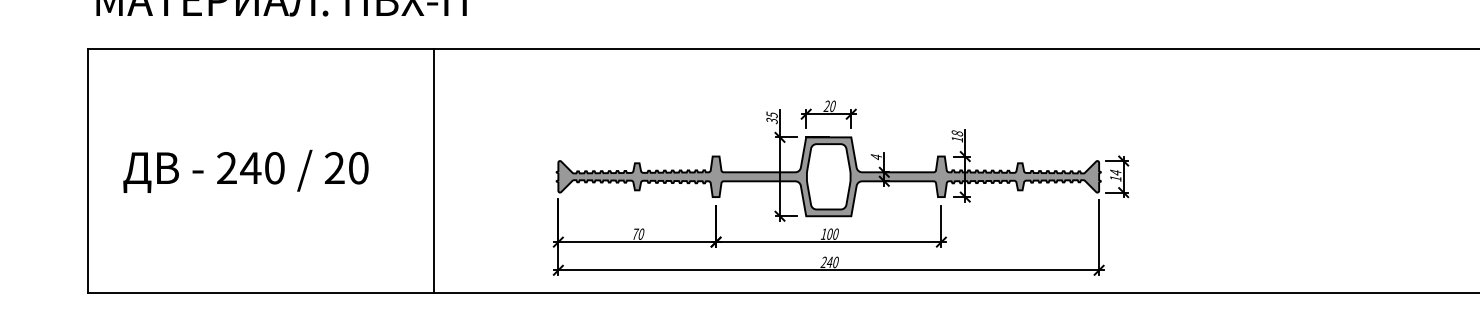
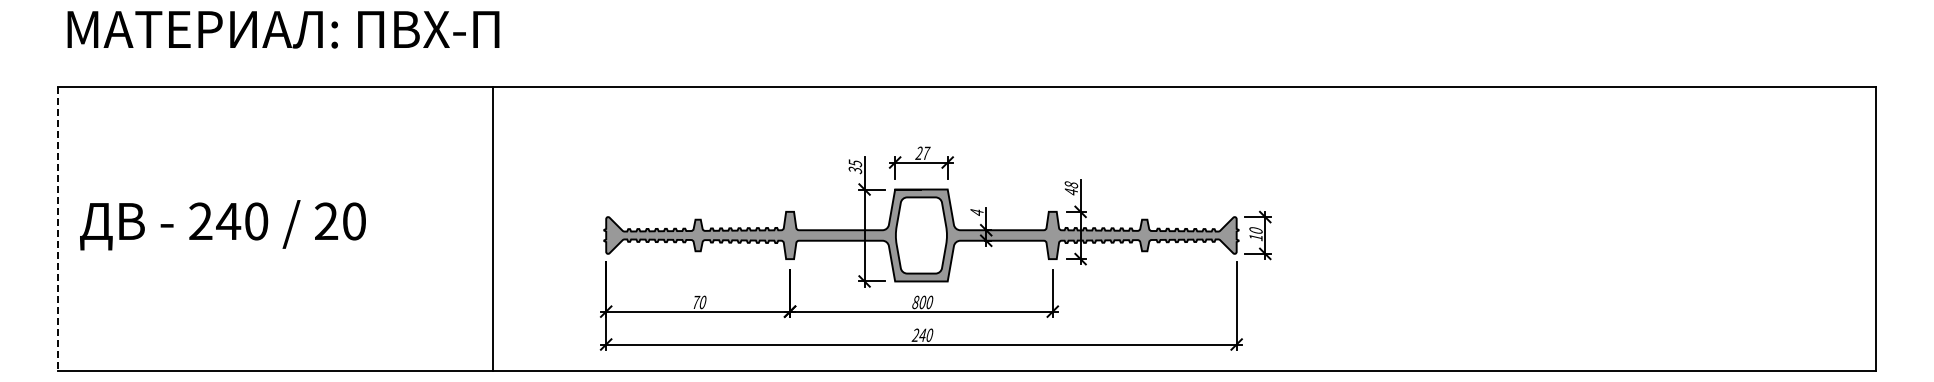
text: (833, 105) -> (926, 152), 20 -> 27
text: (957, 139) -> (1071, 191), 18 -> 48
line: (88, 170) -> (58, 228), solid -> dashed
line: (434, 170) -> (493, 228), moved
text: (245, 171) -> (222, 225), moved
text: (1115, 172) -> (1255, 230), 14 -> 10
text: (823, 234) -> (915, 302), 100 -> 800

